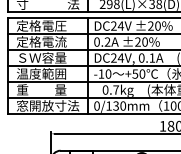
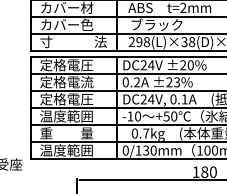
text: (145, 42) -> (177, 82), ±20%%% -> ±23%%%
text: (41, 58) -> (66, 99), ＳＷ容量 -> 定格電圧
text: (47, 105) -> (73, 150), 窓開放寸法 -> 温度範囲

